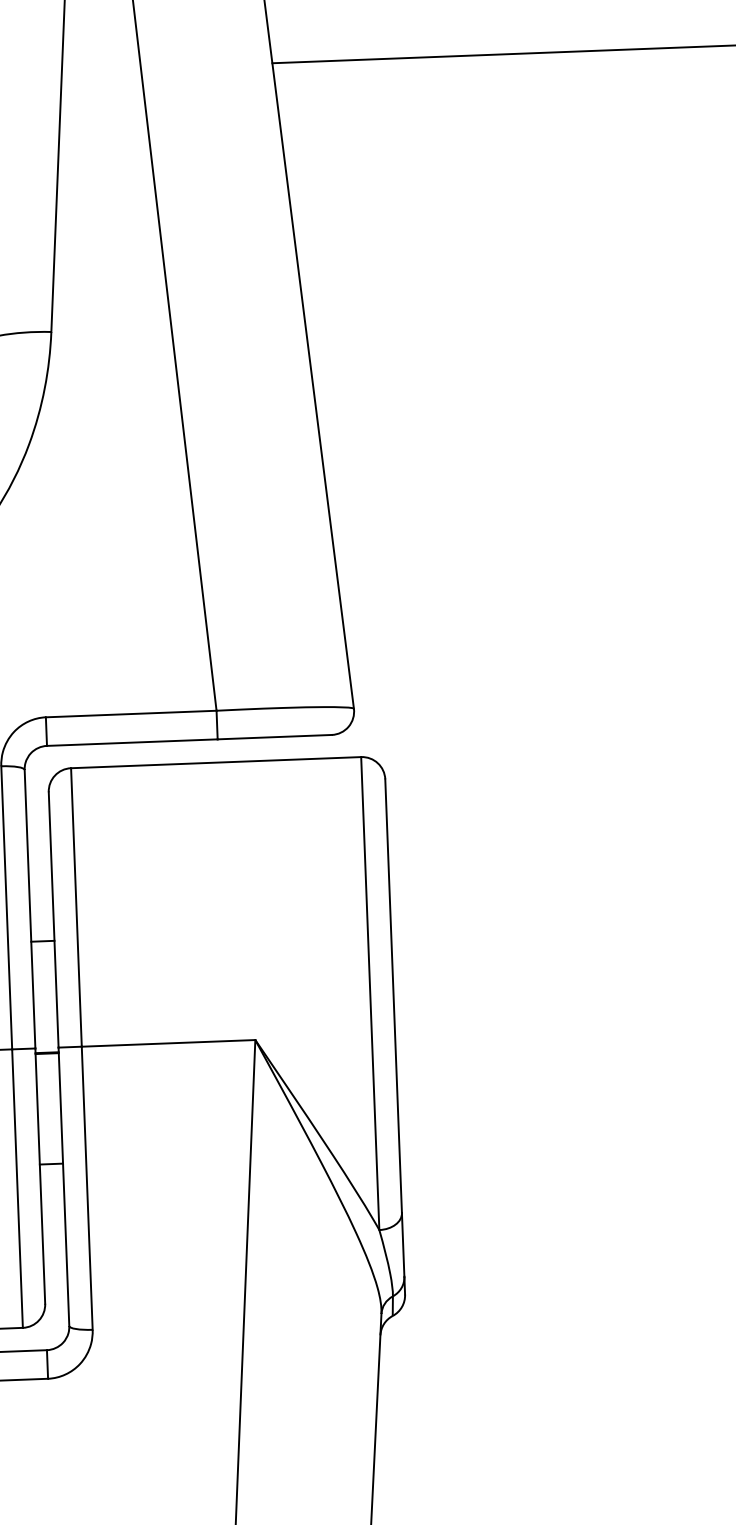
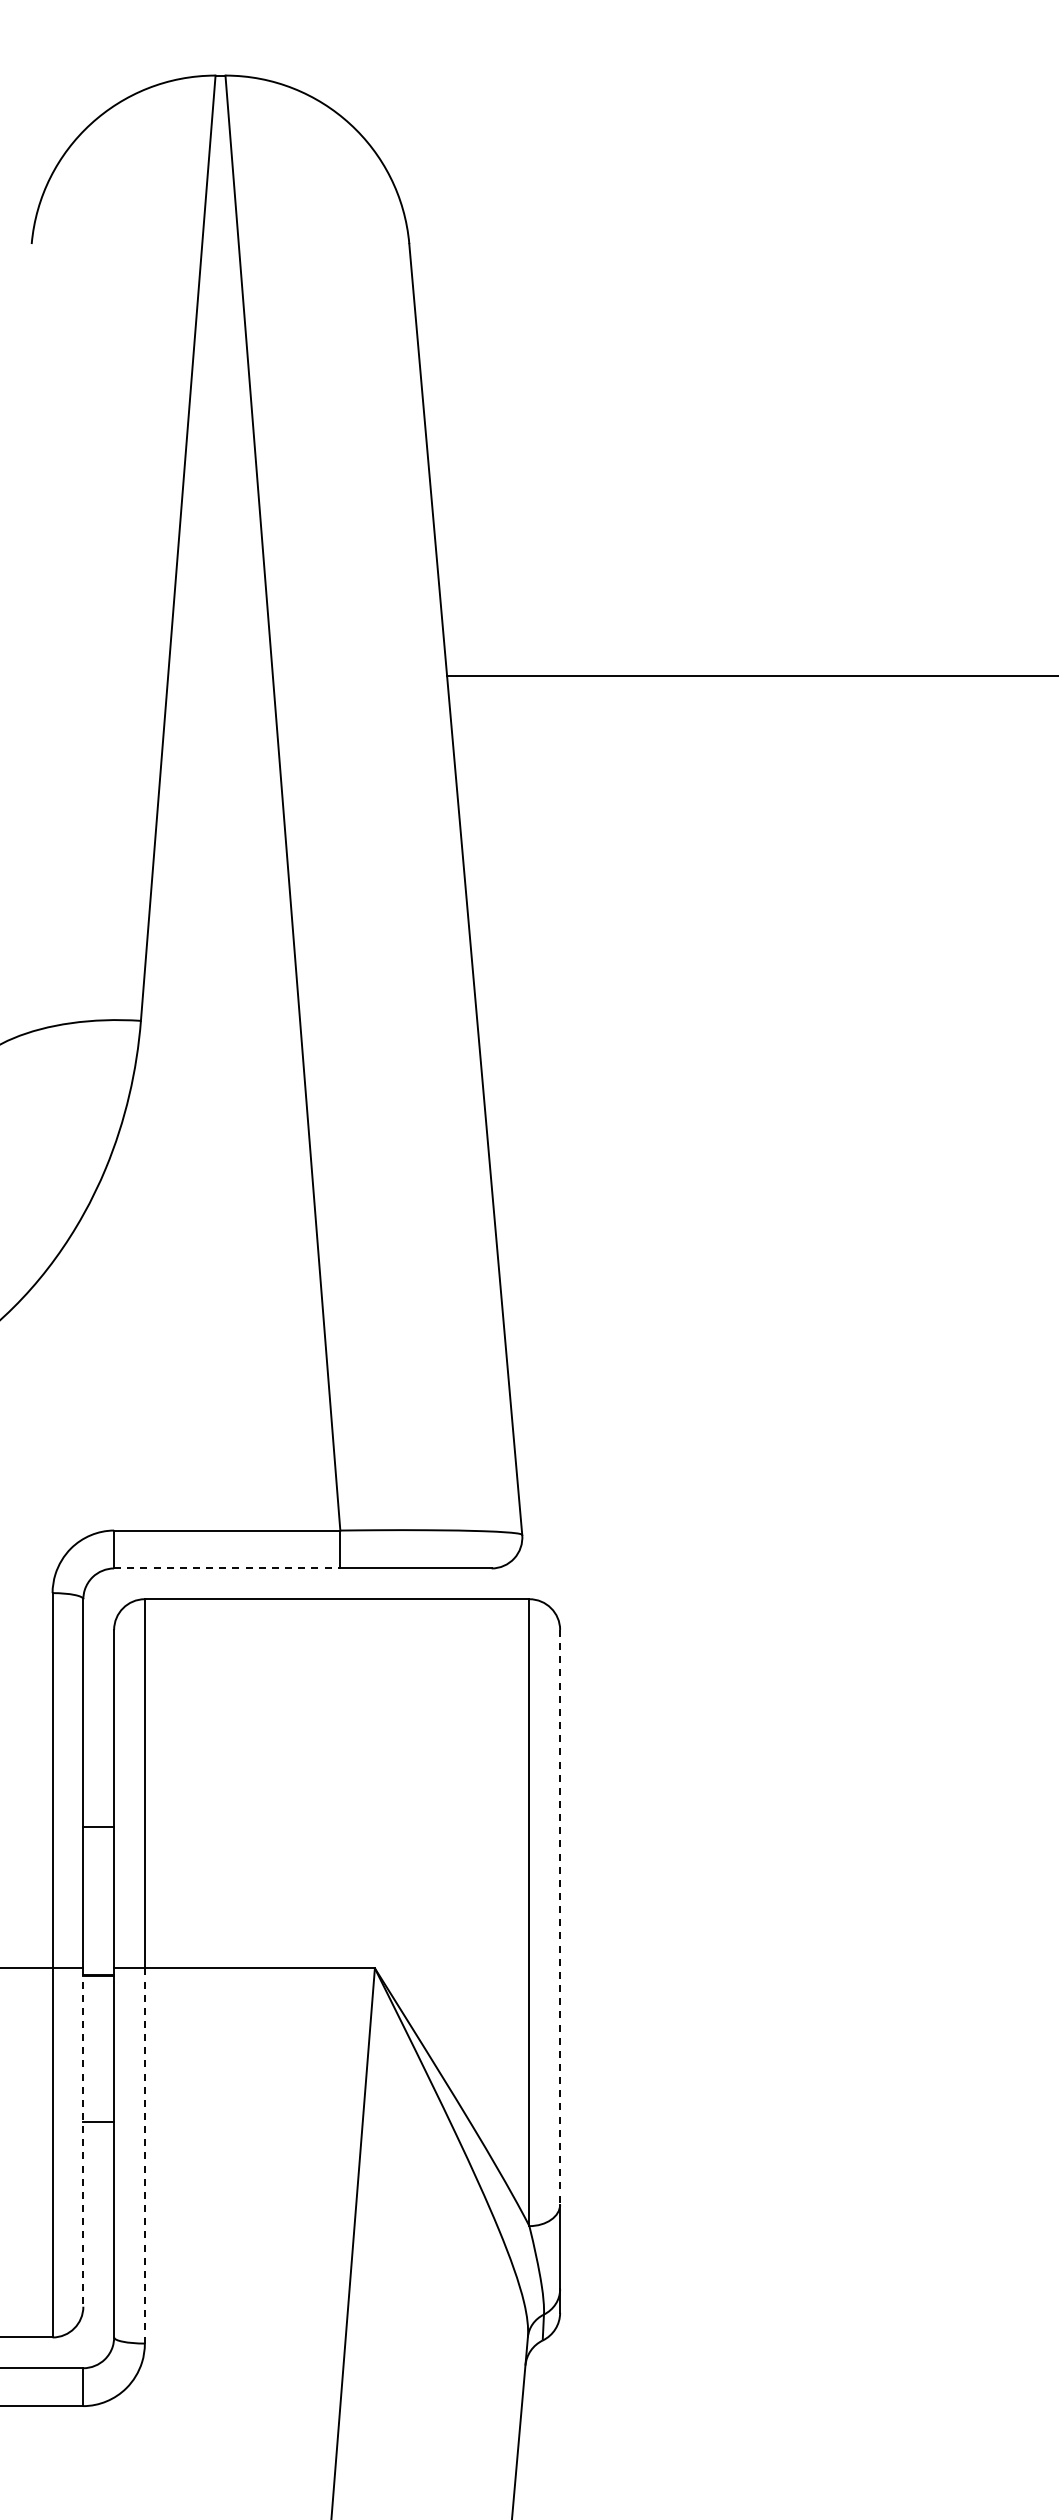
line: (132, 742) -> (227, 1568), solid -> dashed
line: (393, 996) -> (560, 1917), solid -> dashed
line: (40, 1176) -> (83, 2138), solid -> dashed
line: (86, 1187) -> (144, 2155), solid -> dashed

